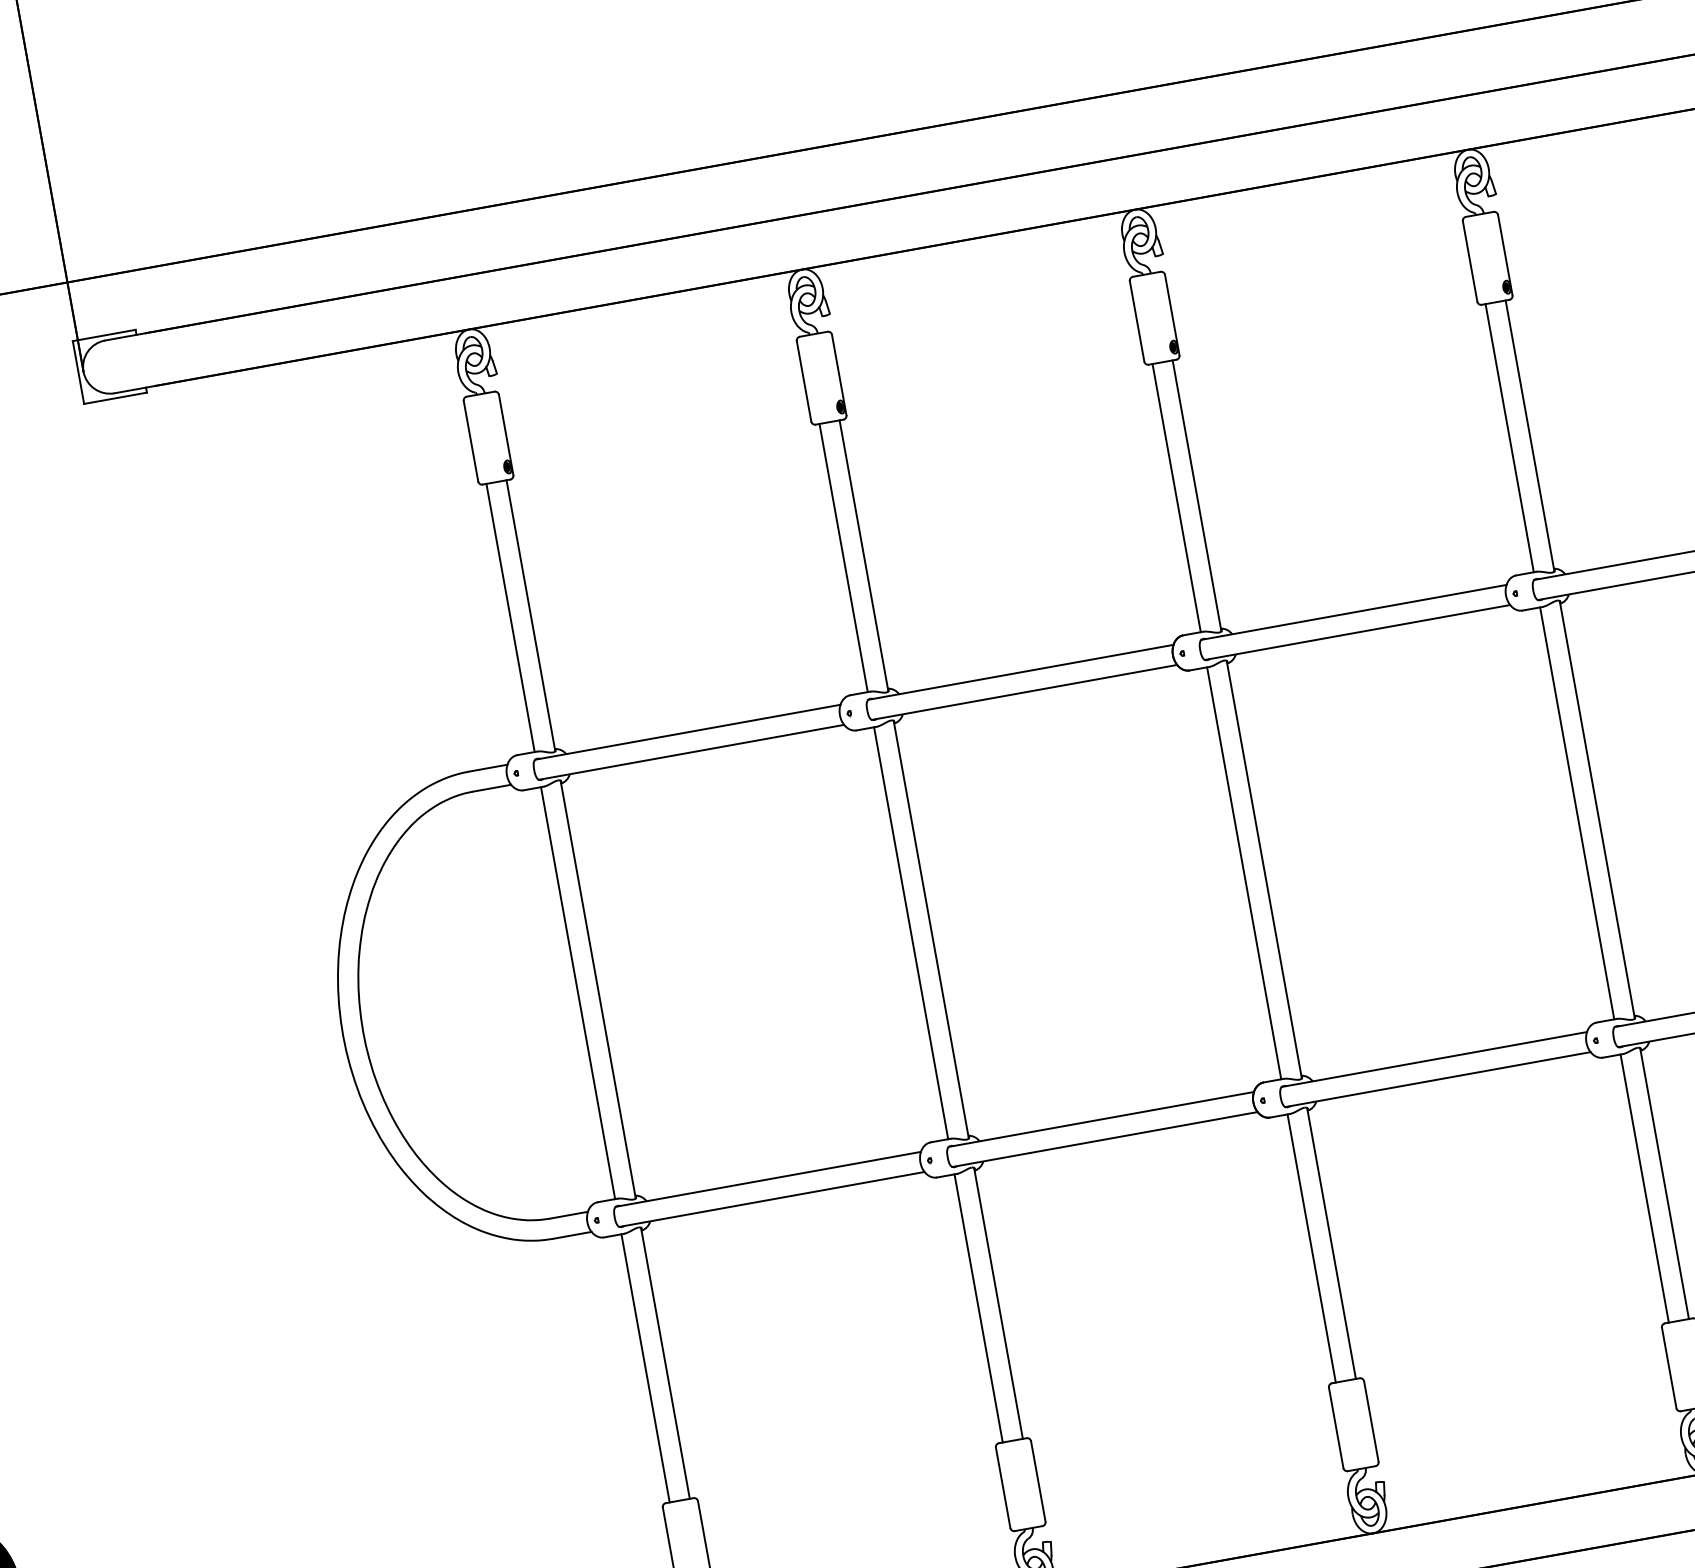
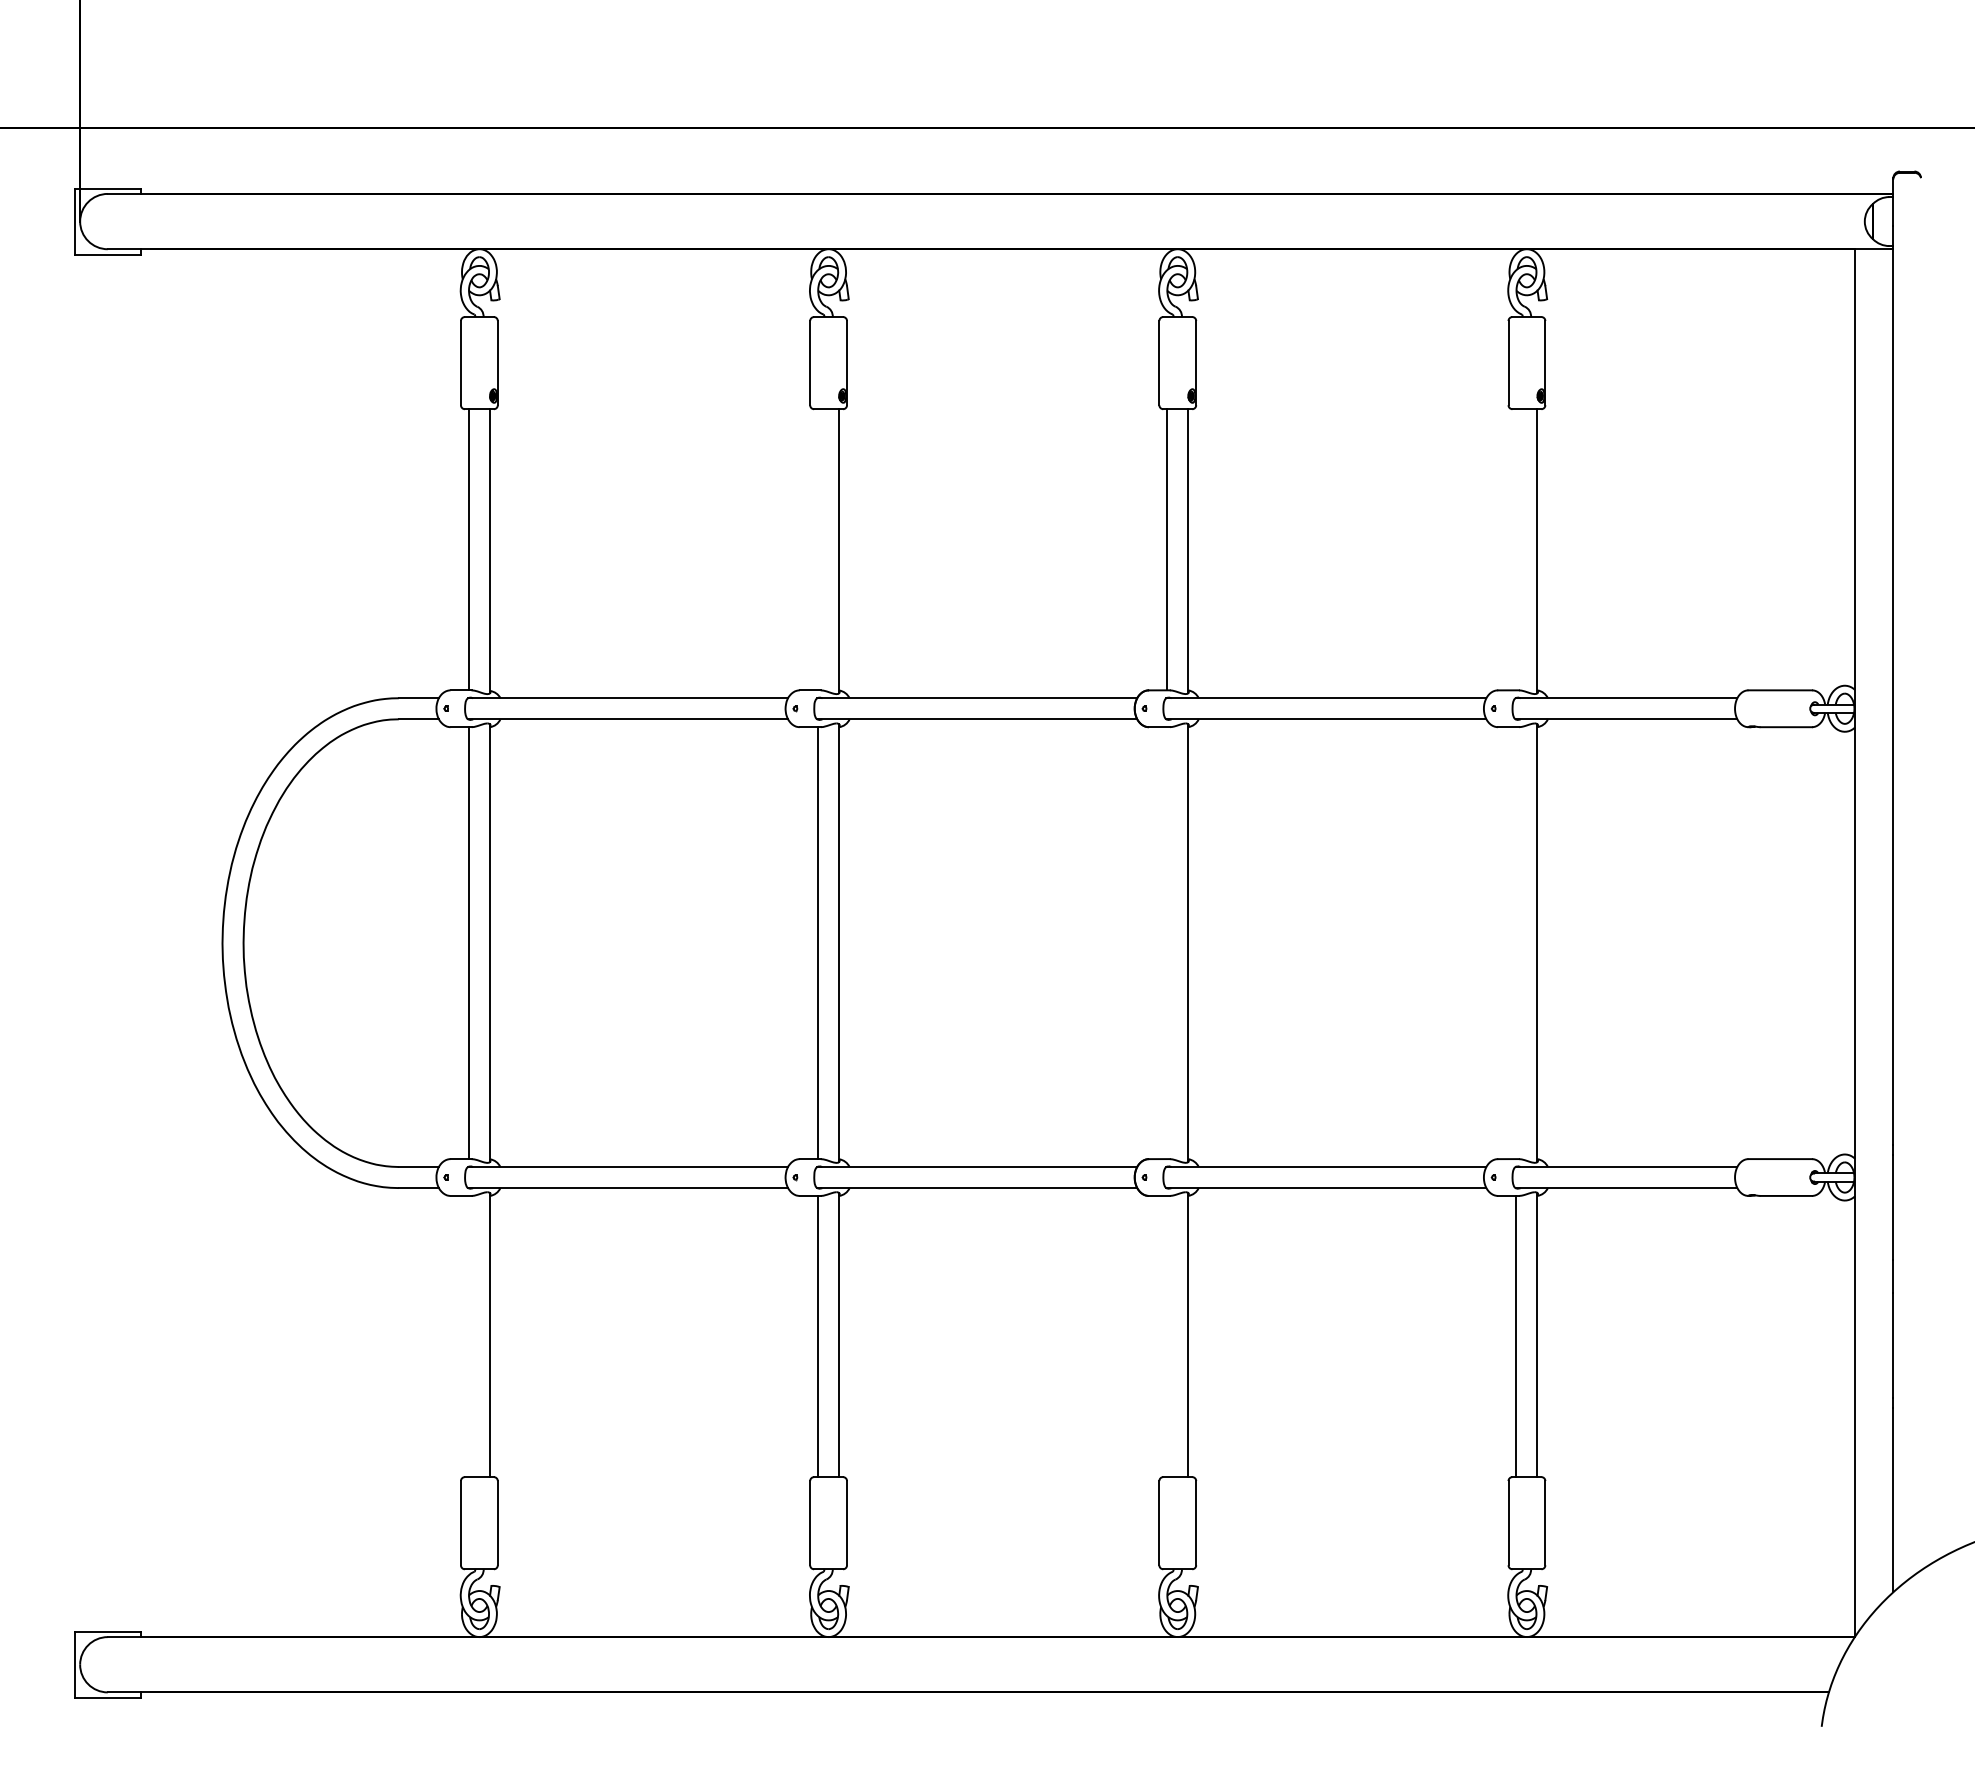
line: (1509, 437) -> (1516, 549), removed
line: (844, 557) -> (818, 549), removed
line: (1577, 813) -> (1516, 943), removed
line: (1244, 873) -> (1167, 943), removed
line: (1311, 1248) -> (1167, 1336), removed
line: (645, 1368) -> (468, 1336), removed

